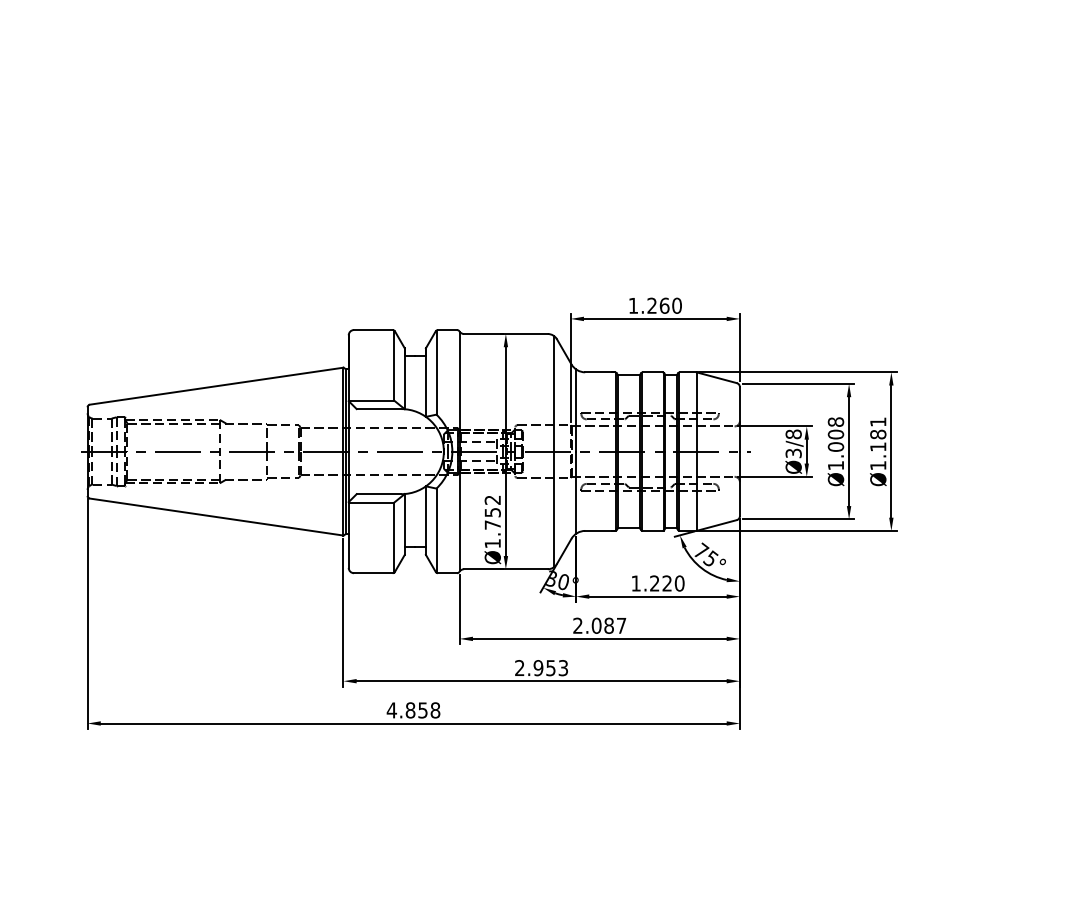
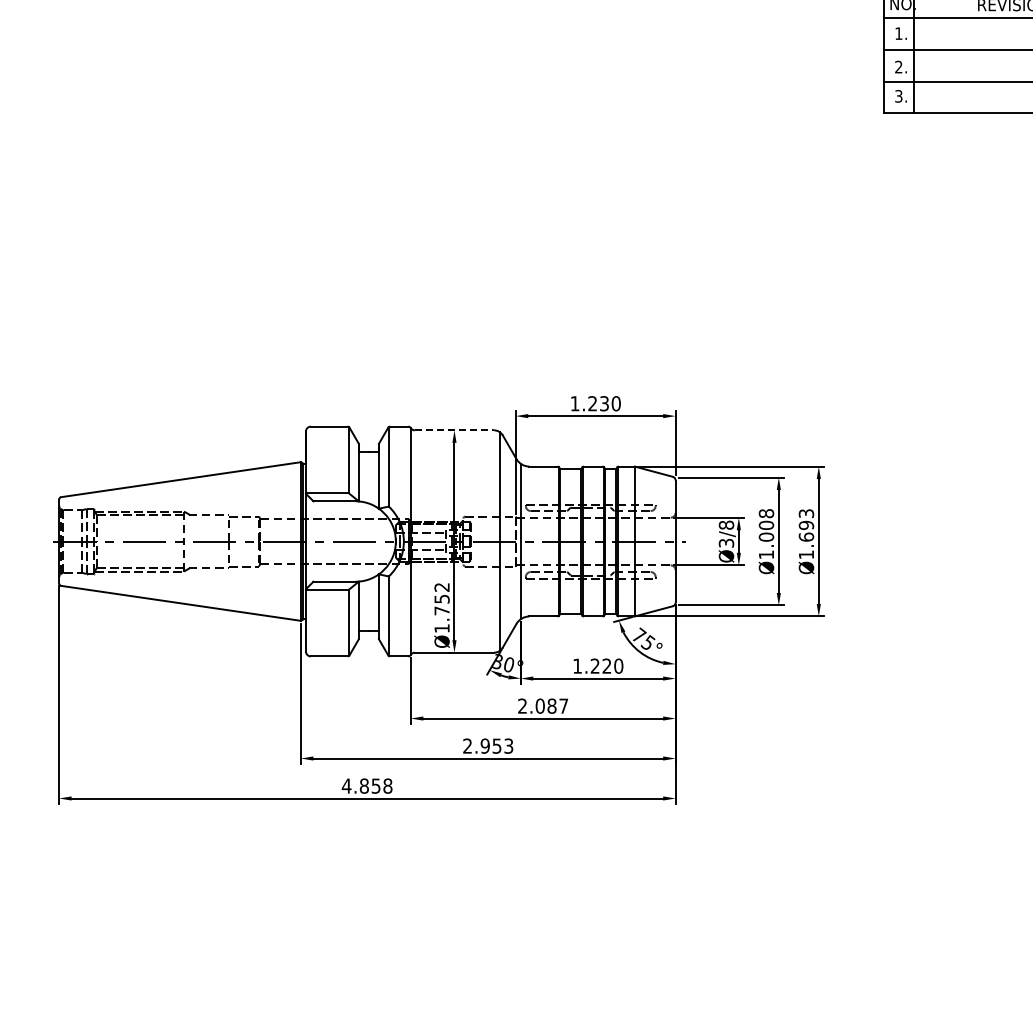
text: (664, 305) -> (604, 403), 1.260 -> 1.230
line: (505, 334) -> (454, 430), solid -> dashed
text: (878, 434) -> (806, 525), Ø1.181 -> Ø1.693

